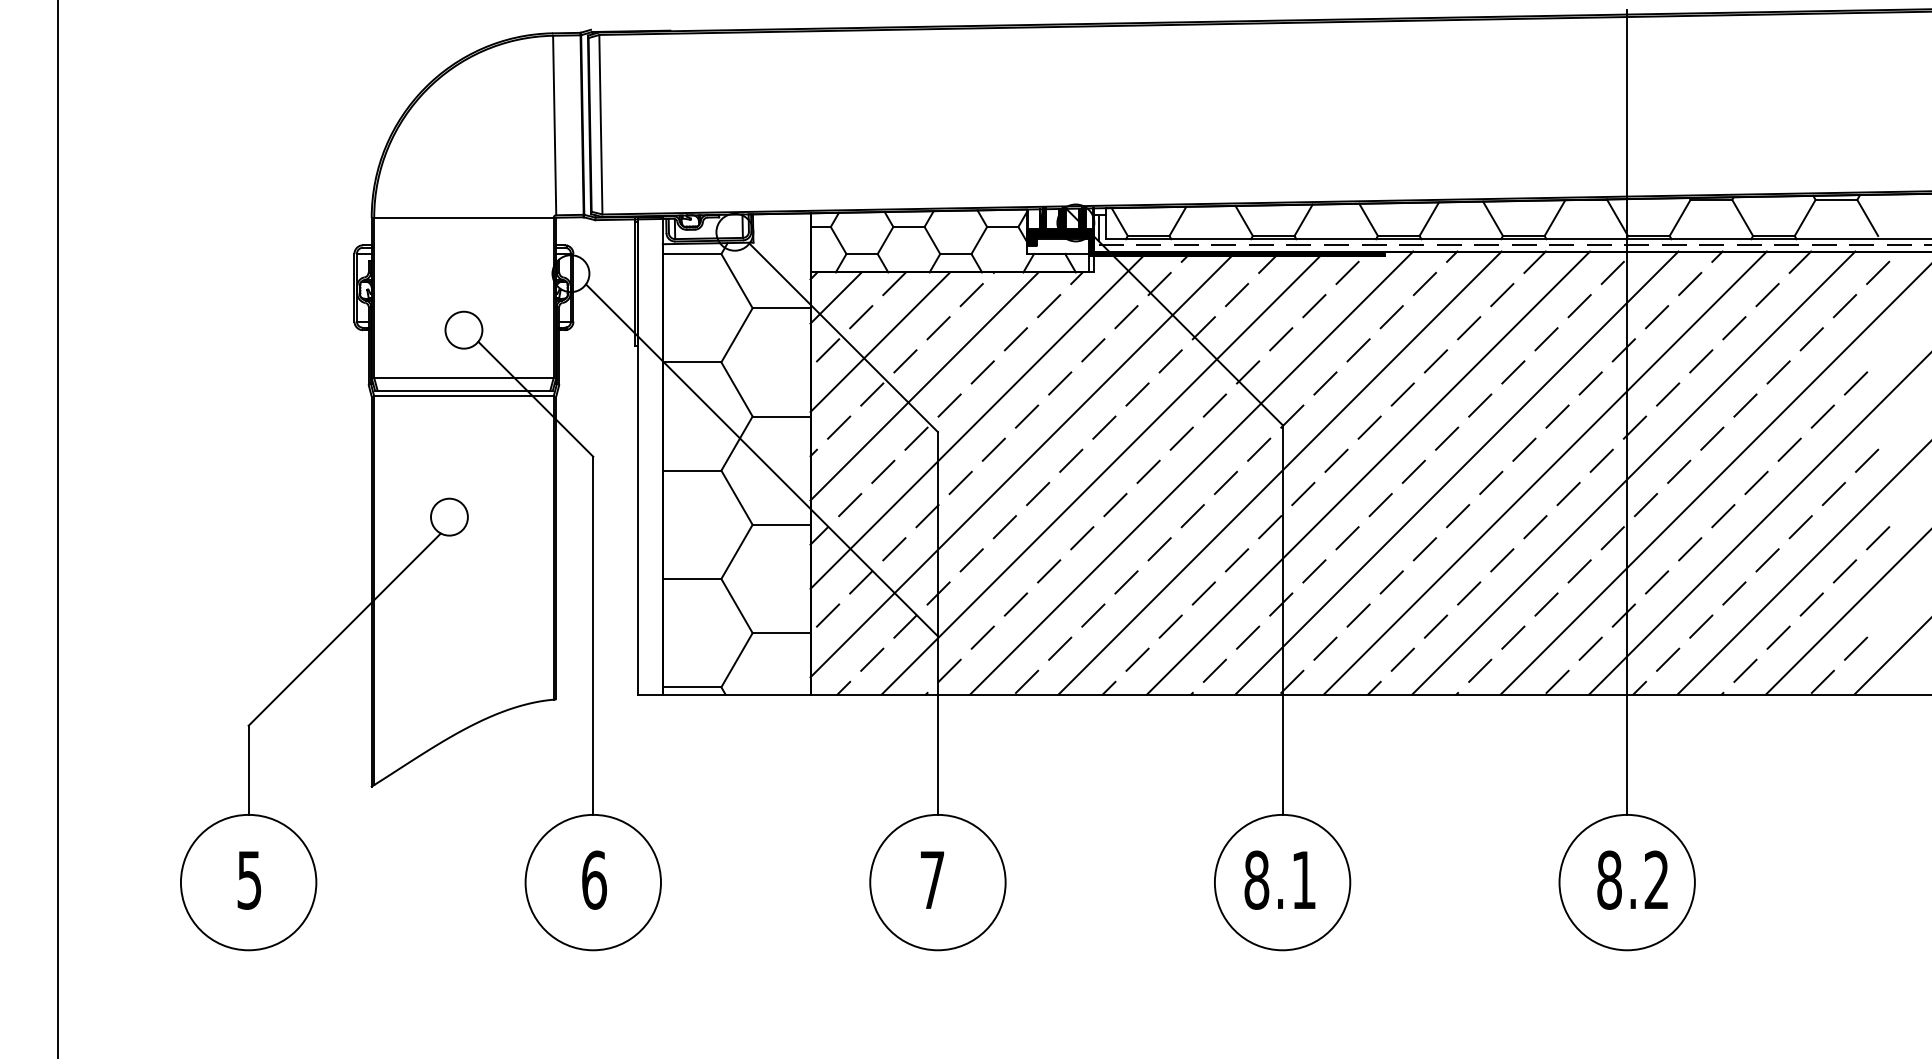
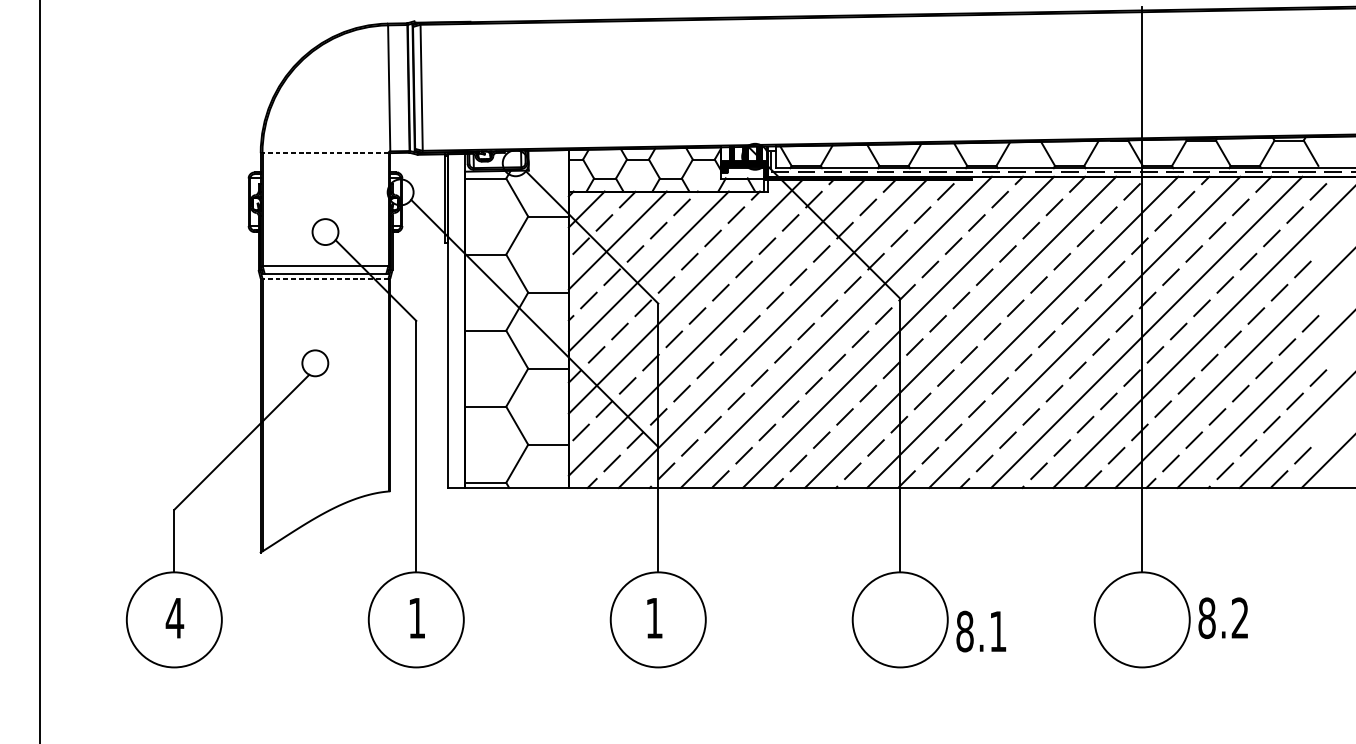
line: (463, 217) -> (325, 152), solid -> dashed
line: (463, 396) -> (325, 278), solid -> dashed
text: (594, 879) -> (417, 617), 6 -> 1
text: (932, 879) -> (654, 617), 7 -> 1
text: (1279, 879) -> (980, 631), moved
text: (1632, 879) -> (1223, 617), moved
text: (249, 880) -> (174, 618), 5 -> 4

